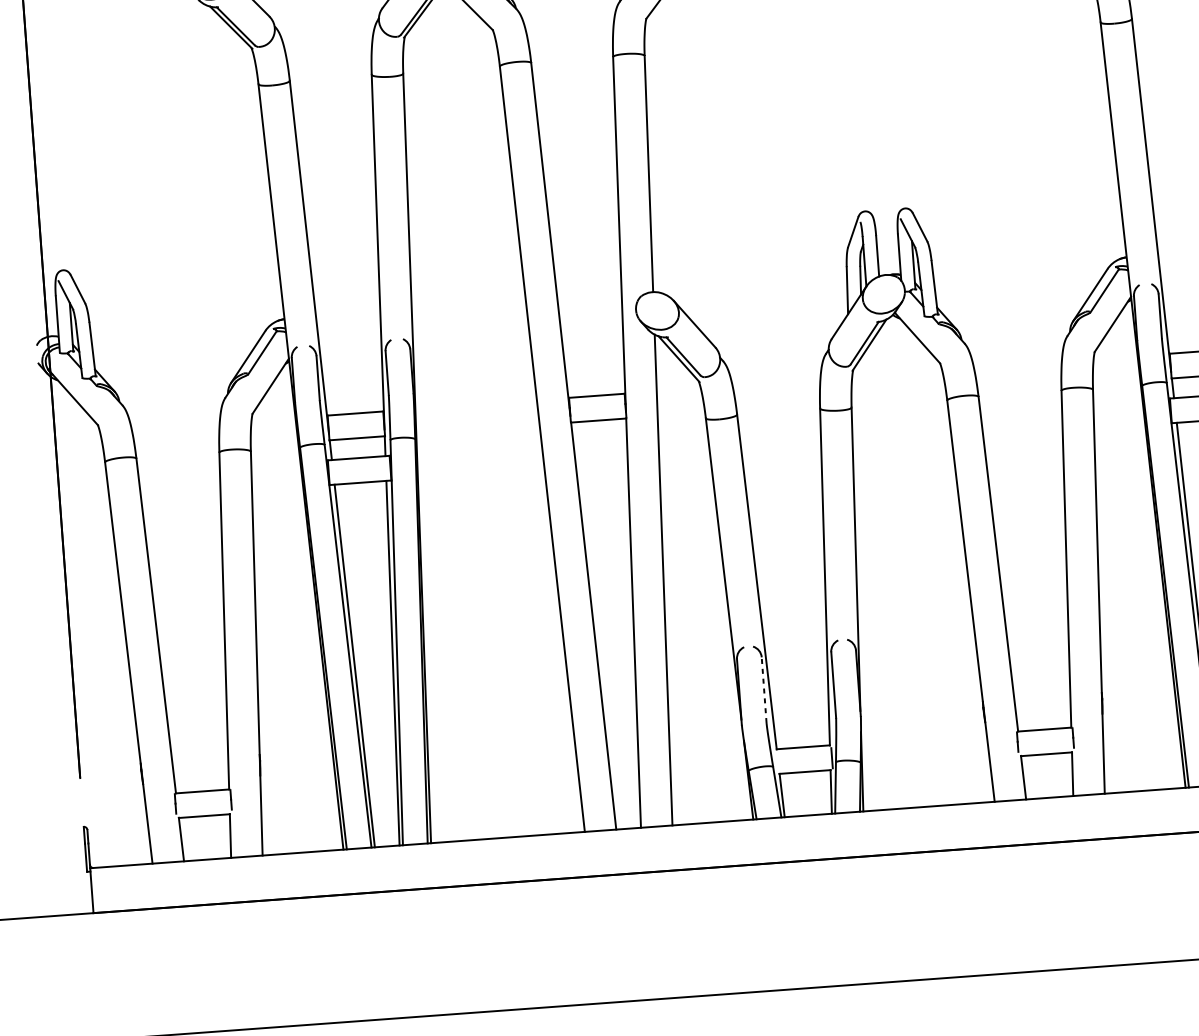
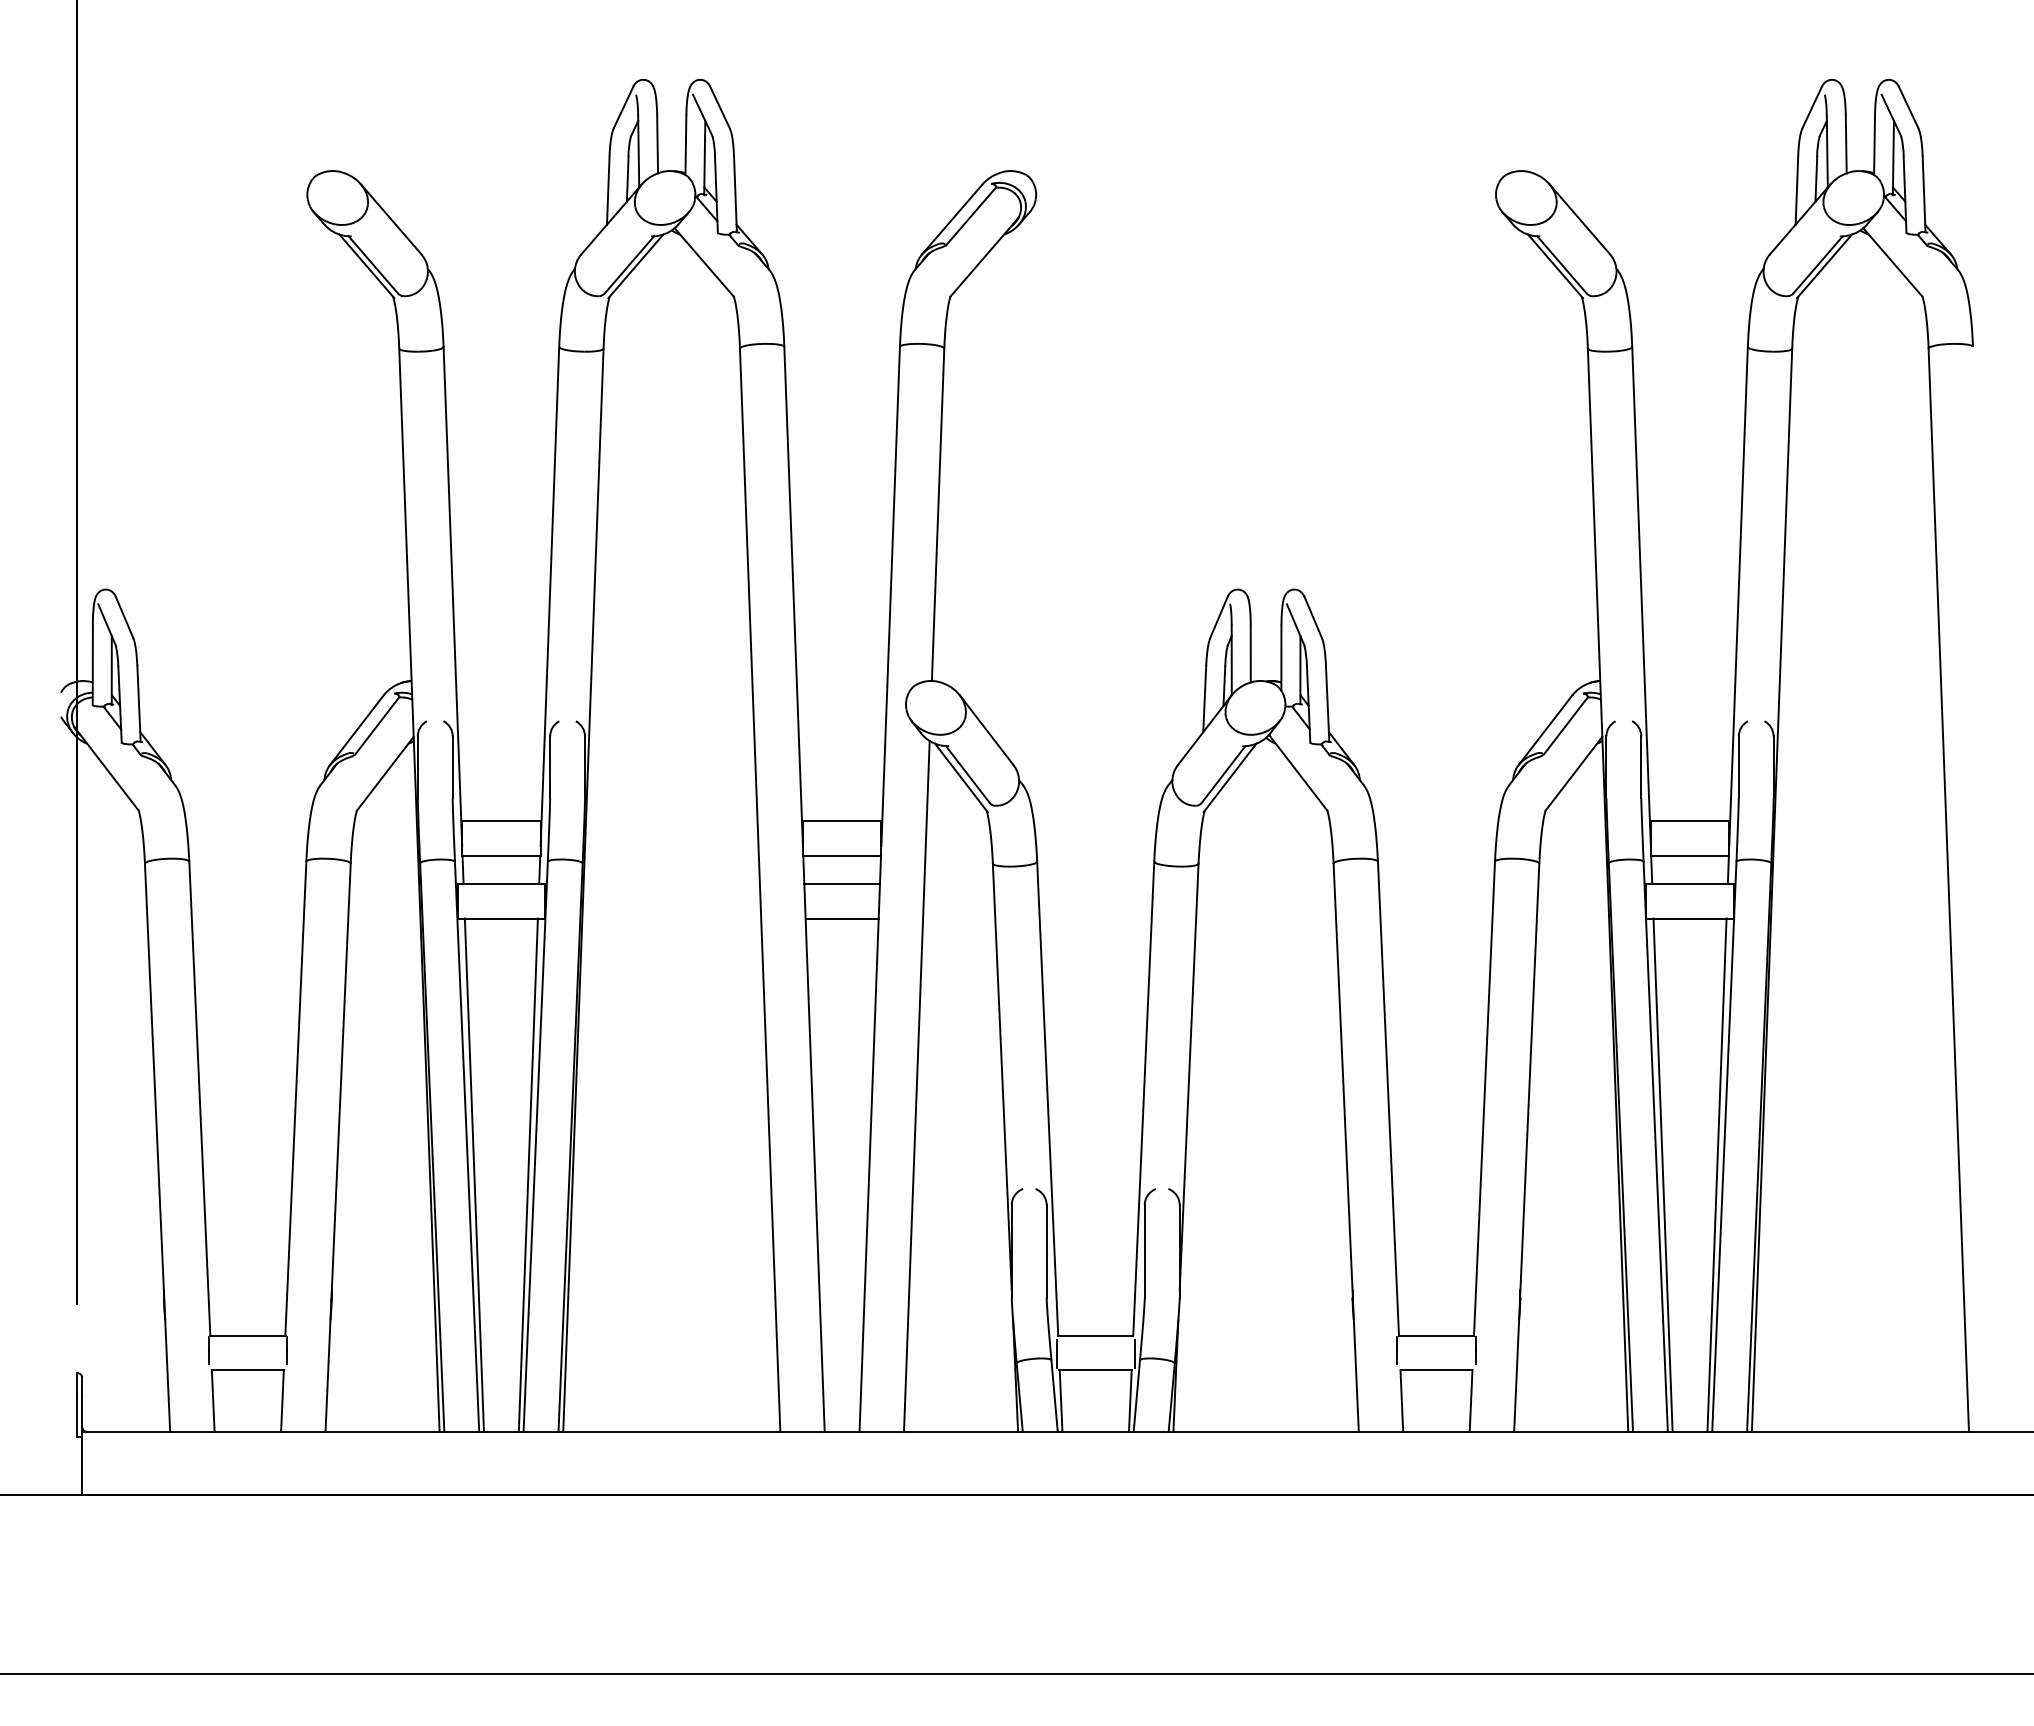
line: (599, 440) -> (841, 883), added
line: (601, 465) -> (841, 918), added
line: (763, 689) -> (1046, 1250), dashed -> solid
line: (776, 762) -> (1056, 1353), added

